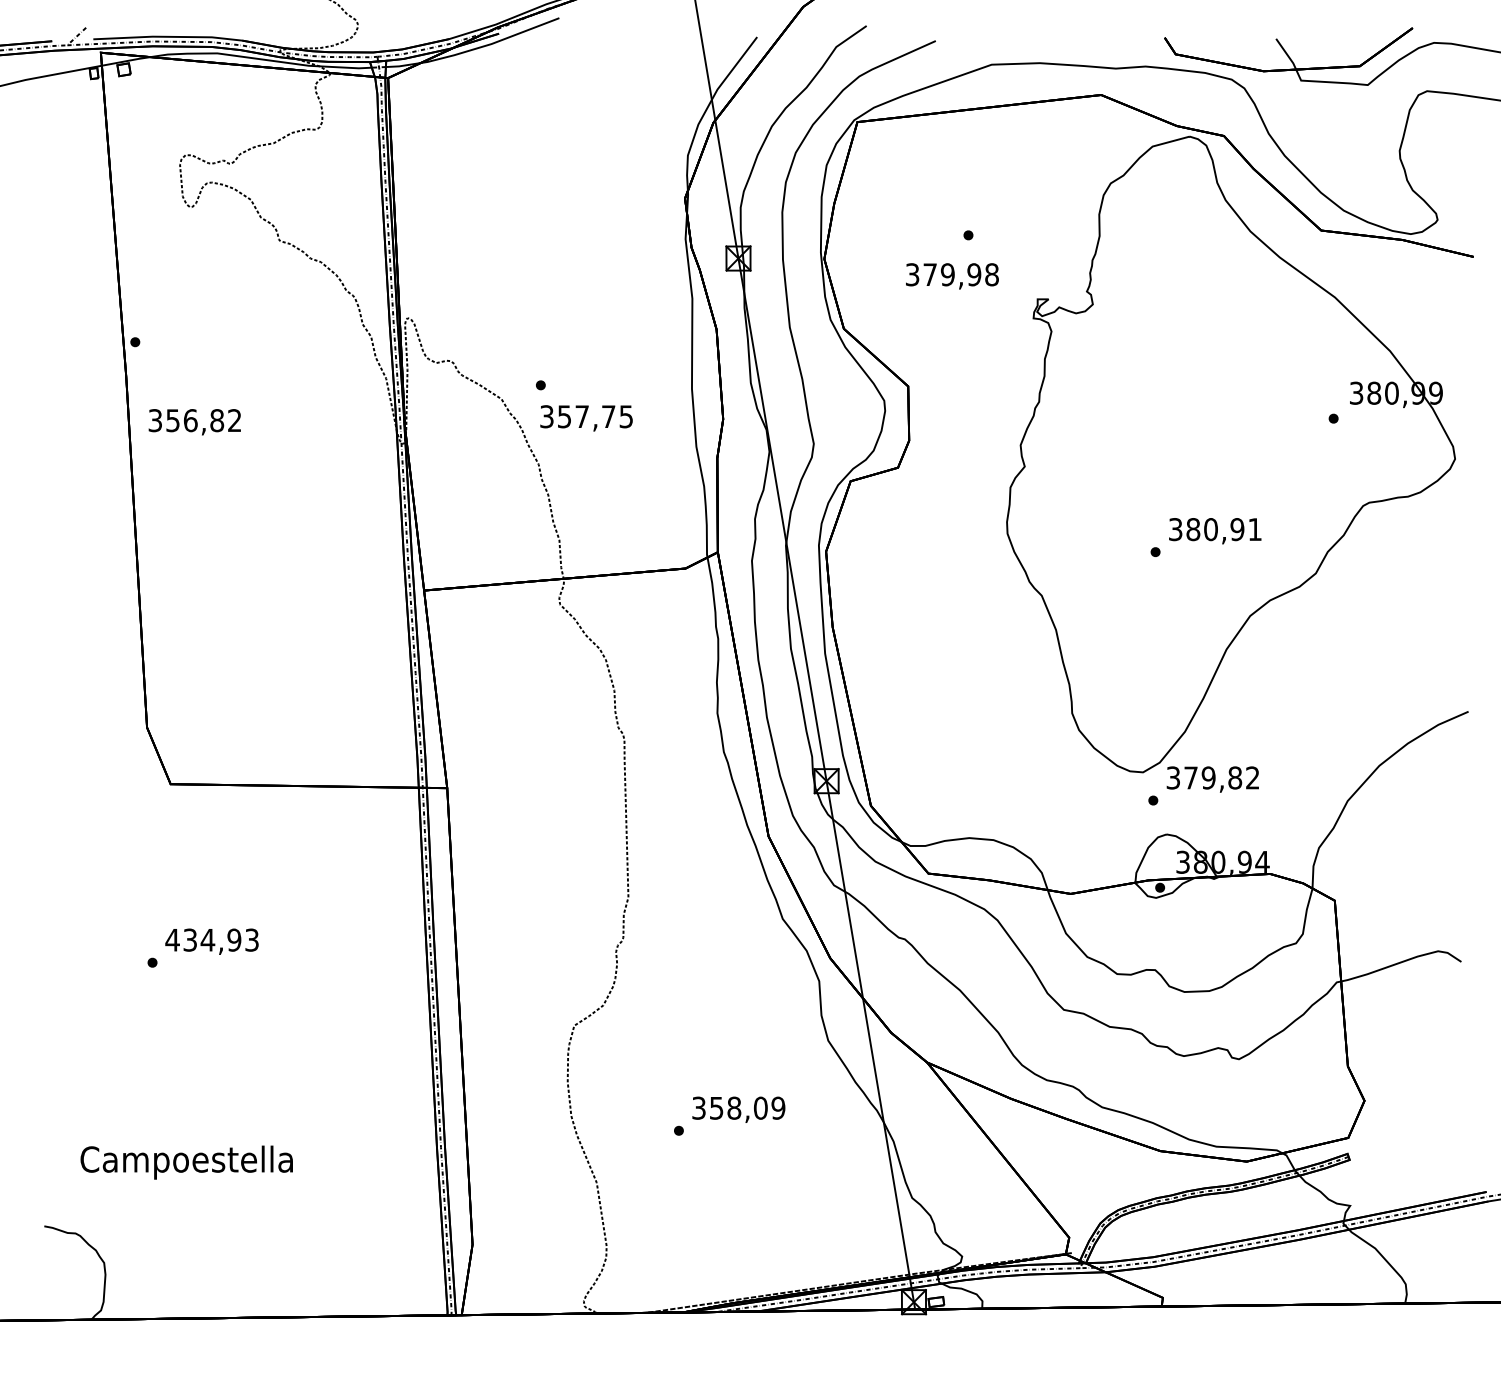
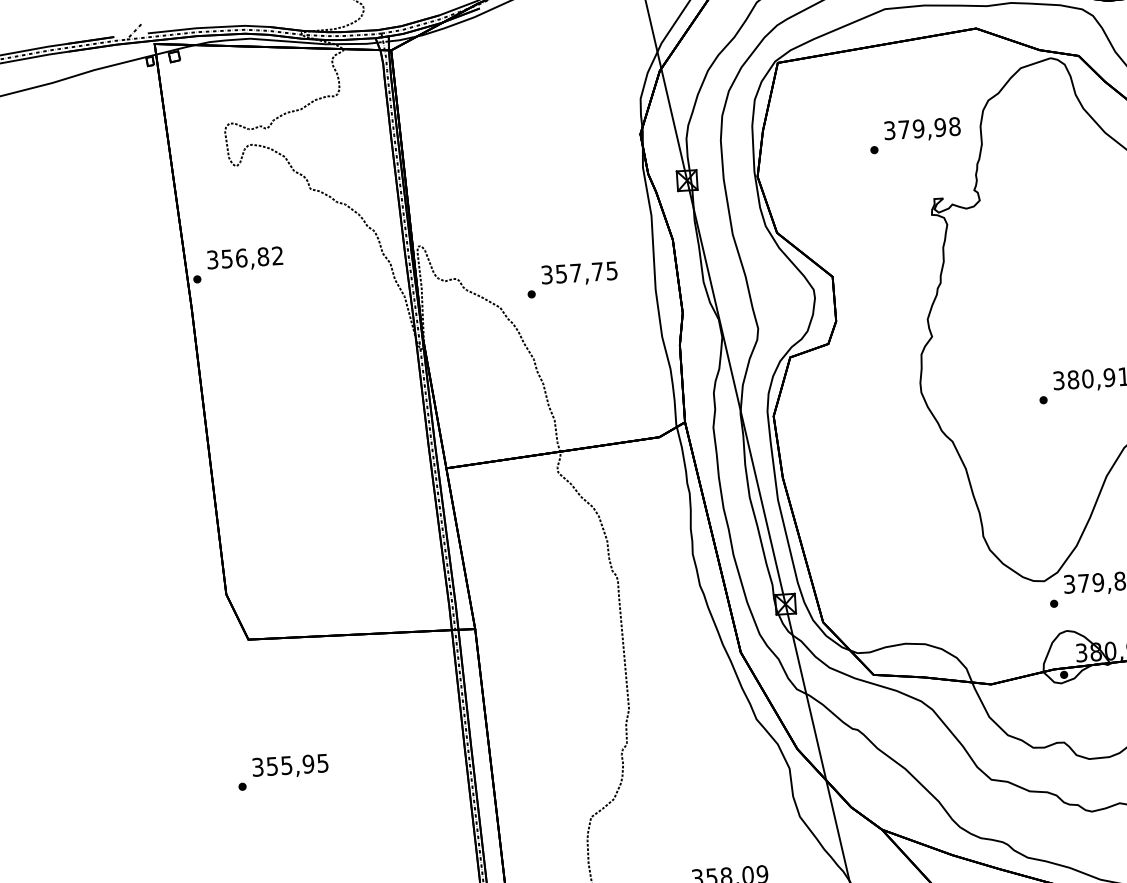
text: (952, 276) -> (922, 130), moved
text: (586, 418) -> (579, 274), moved
text: (194, 422) -> (244, 259), moved
text: (211, 939) -> (289, 764), 434,93 -> 355,95

